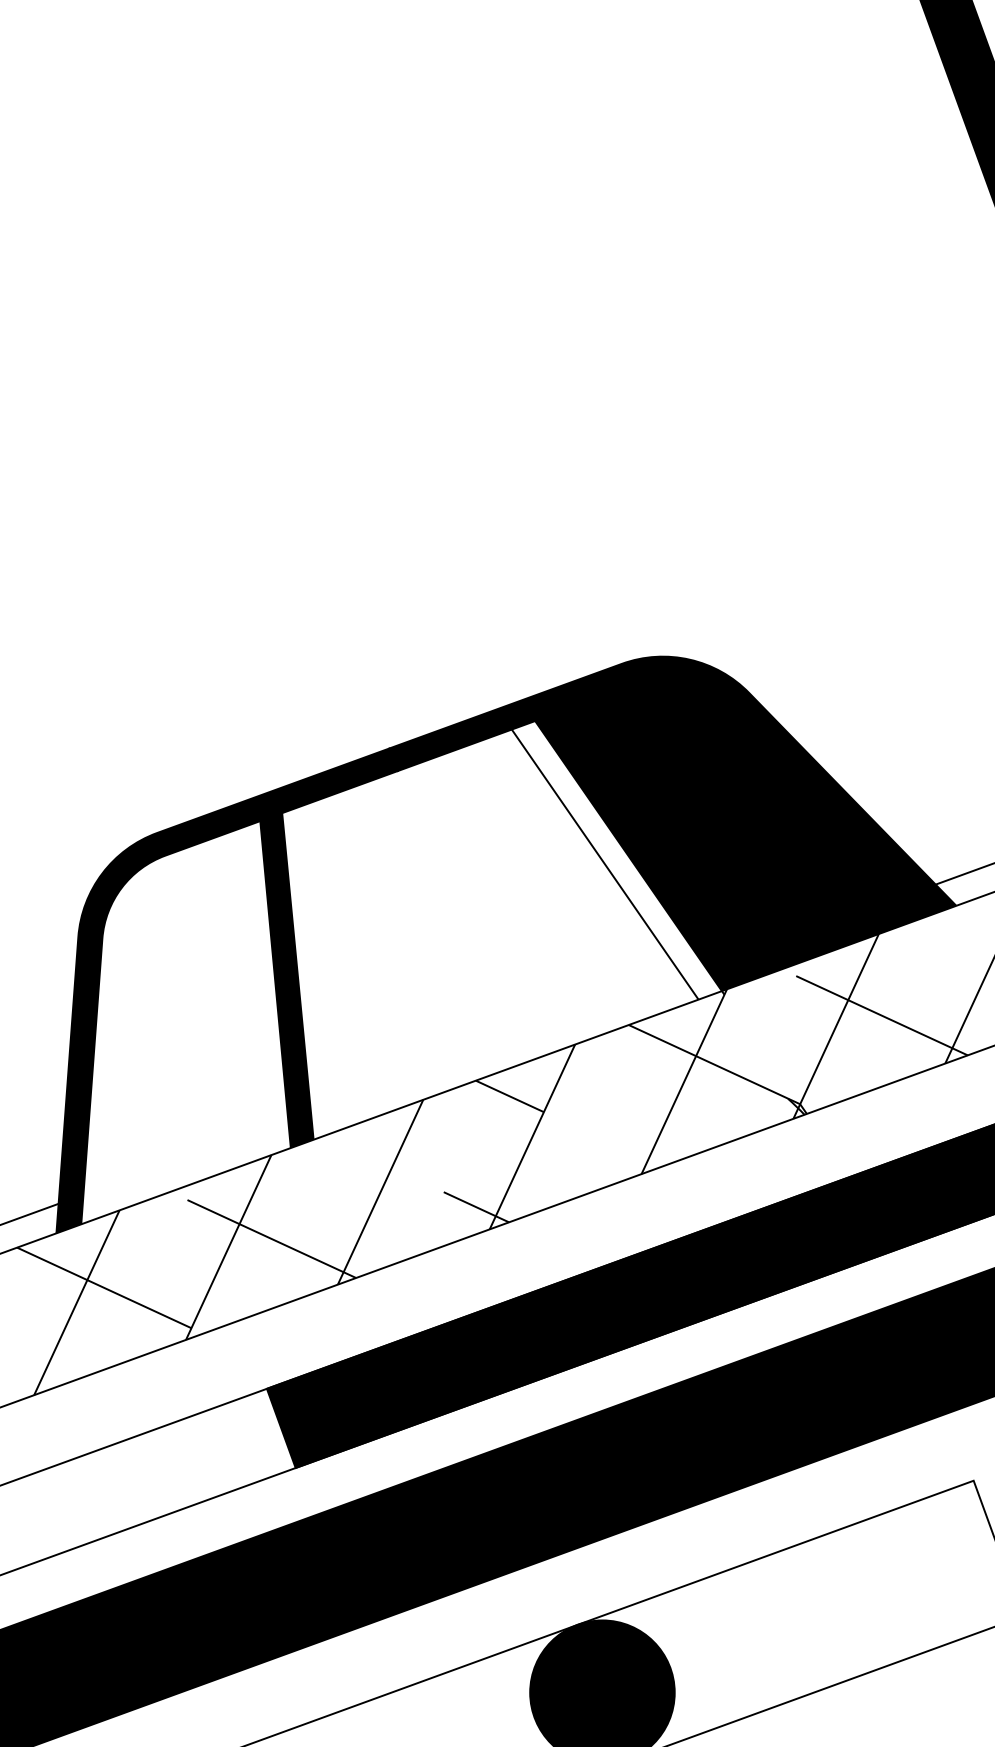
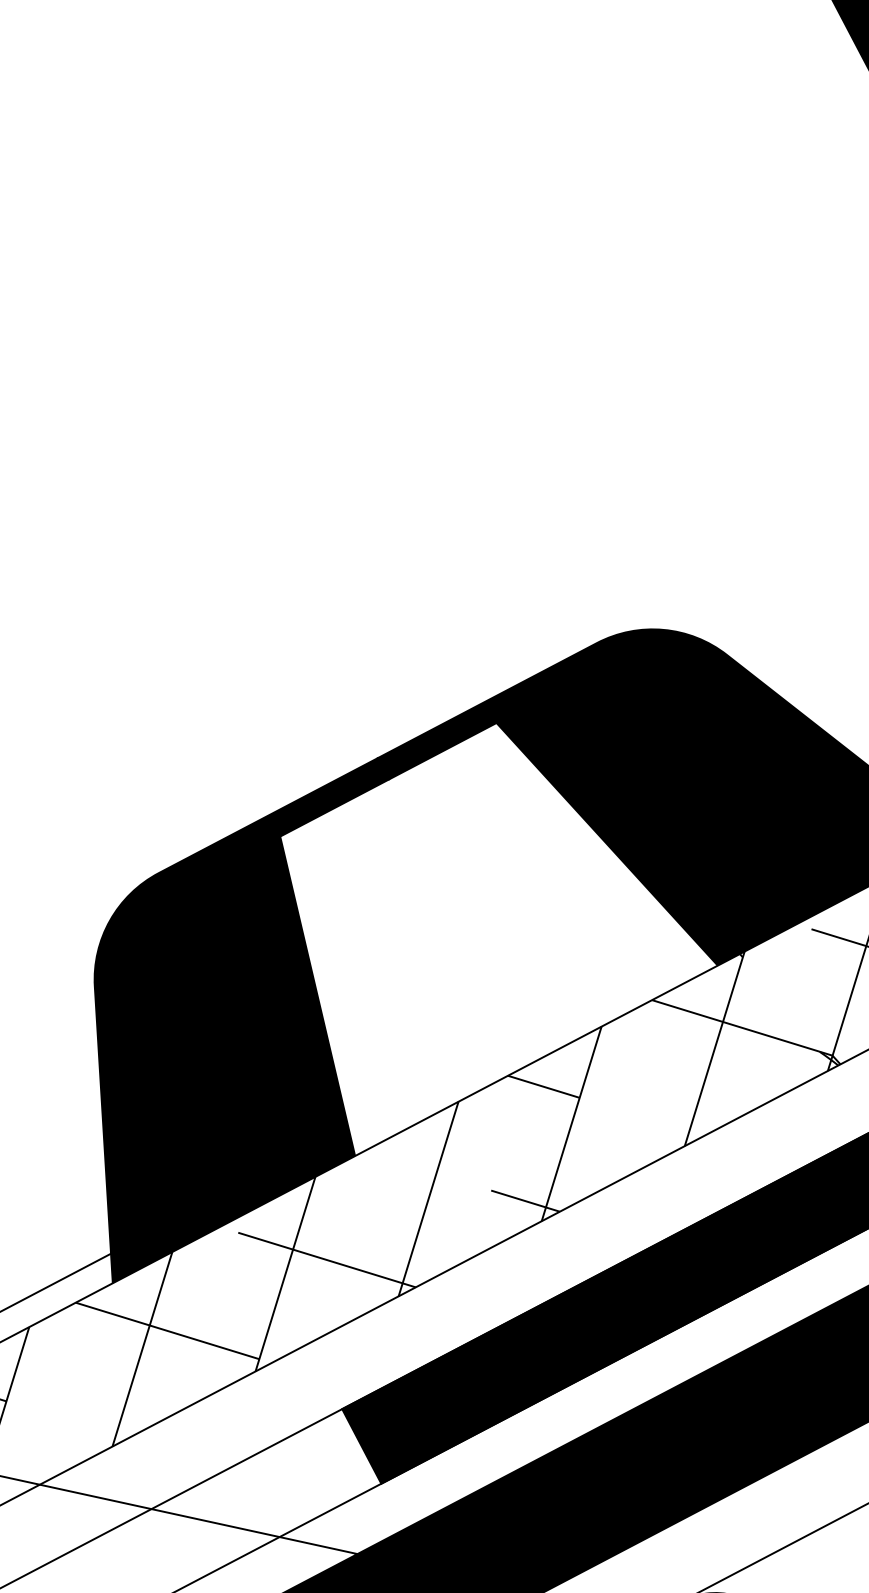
fill: (616, 860) -> (617, 838), added
fill: (185, 1022) -> (212, 1057), added

